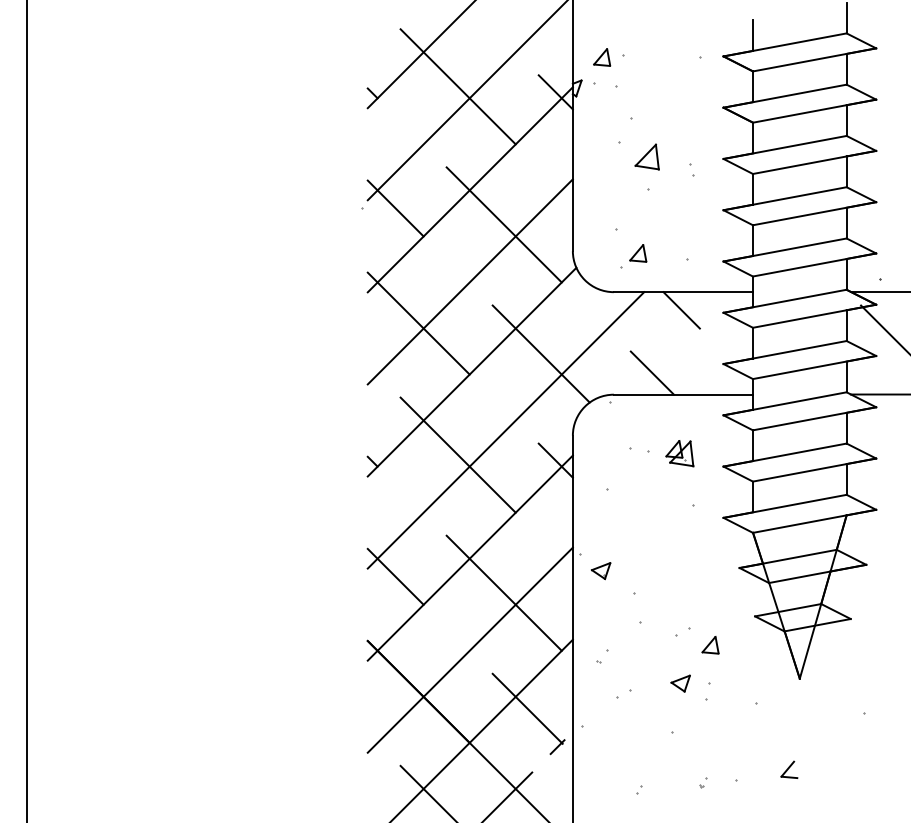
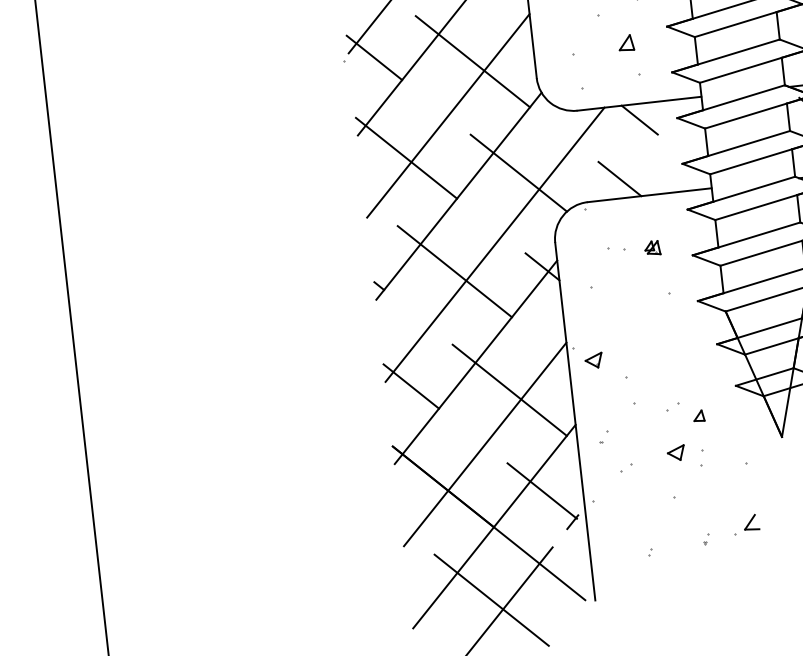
part: (638, 253) -> (626, 43), moved
part: (679, 453) -> (652, 248), size x0.6
part: (710, 645) -> (699, 416), size x0.7
part: (789, 769) -> (751, 522), moved

